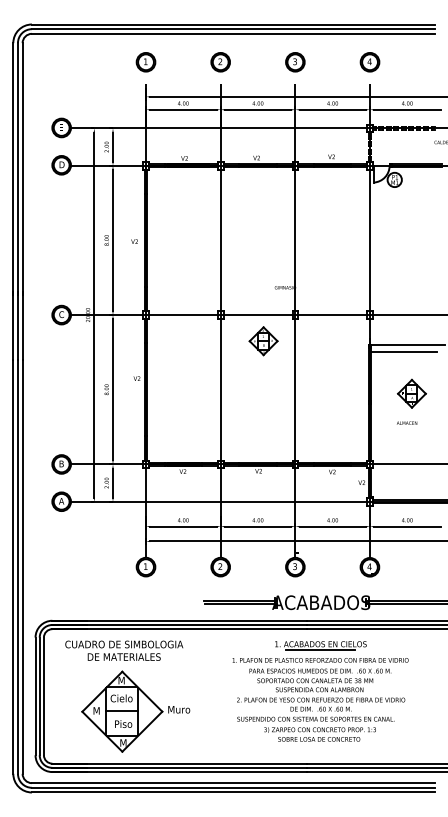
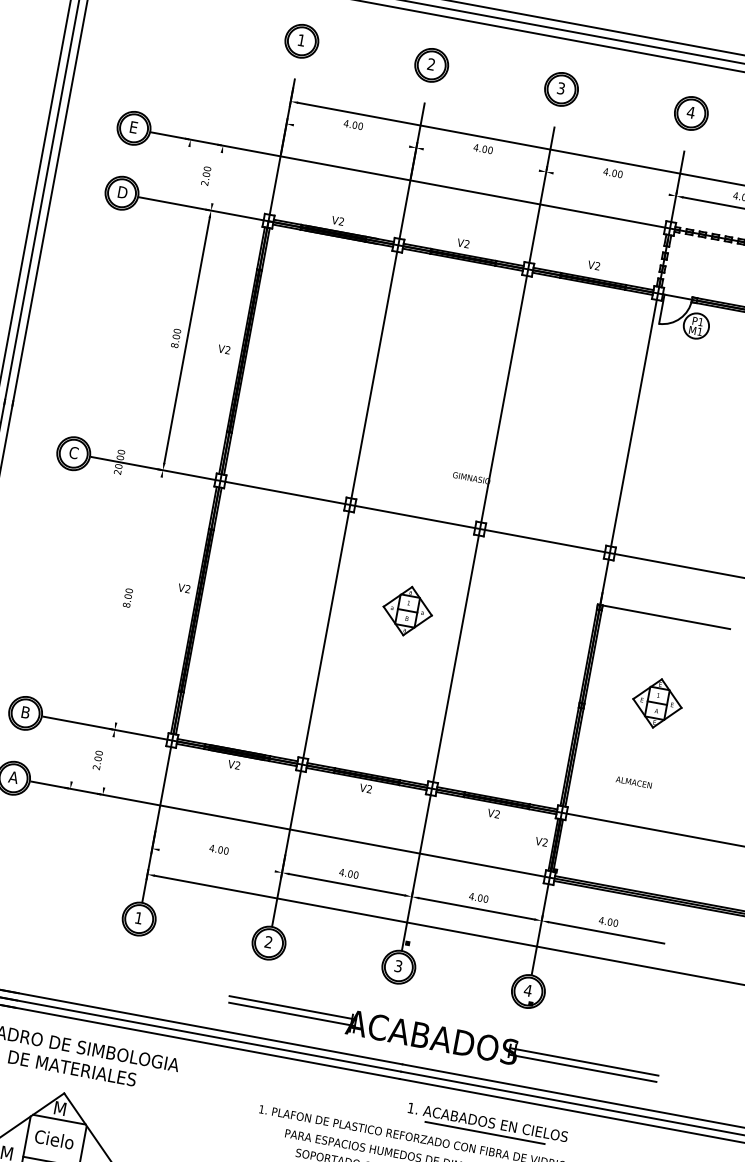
line: (183, 109) -> (351, 135), removed
line: (257, 109) -> (480, 159), removed
line: (332, 109) -> (610, 183), removed
line: (113, 146) -> (218, 177), removed
line: (94, 314) -> (131, 463), removed
part: (263, 341) -> (407, 611), moved
line: (404, 352) -> (657, 629), removed
line: (113, 389) -> (139, 599), removed
text: (407, 422) -> (634, 781), moved
line: (113, 482) -> (109, 761), removed
line: (183, 526) -> (217, 860), removed
part: (320, 645) -> (486, 1124), moved

